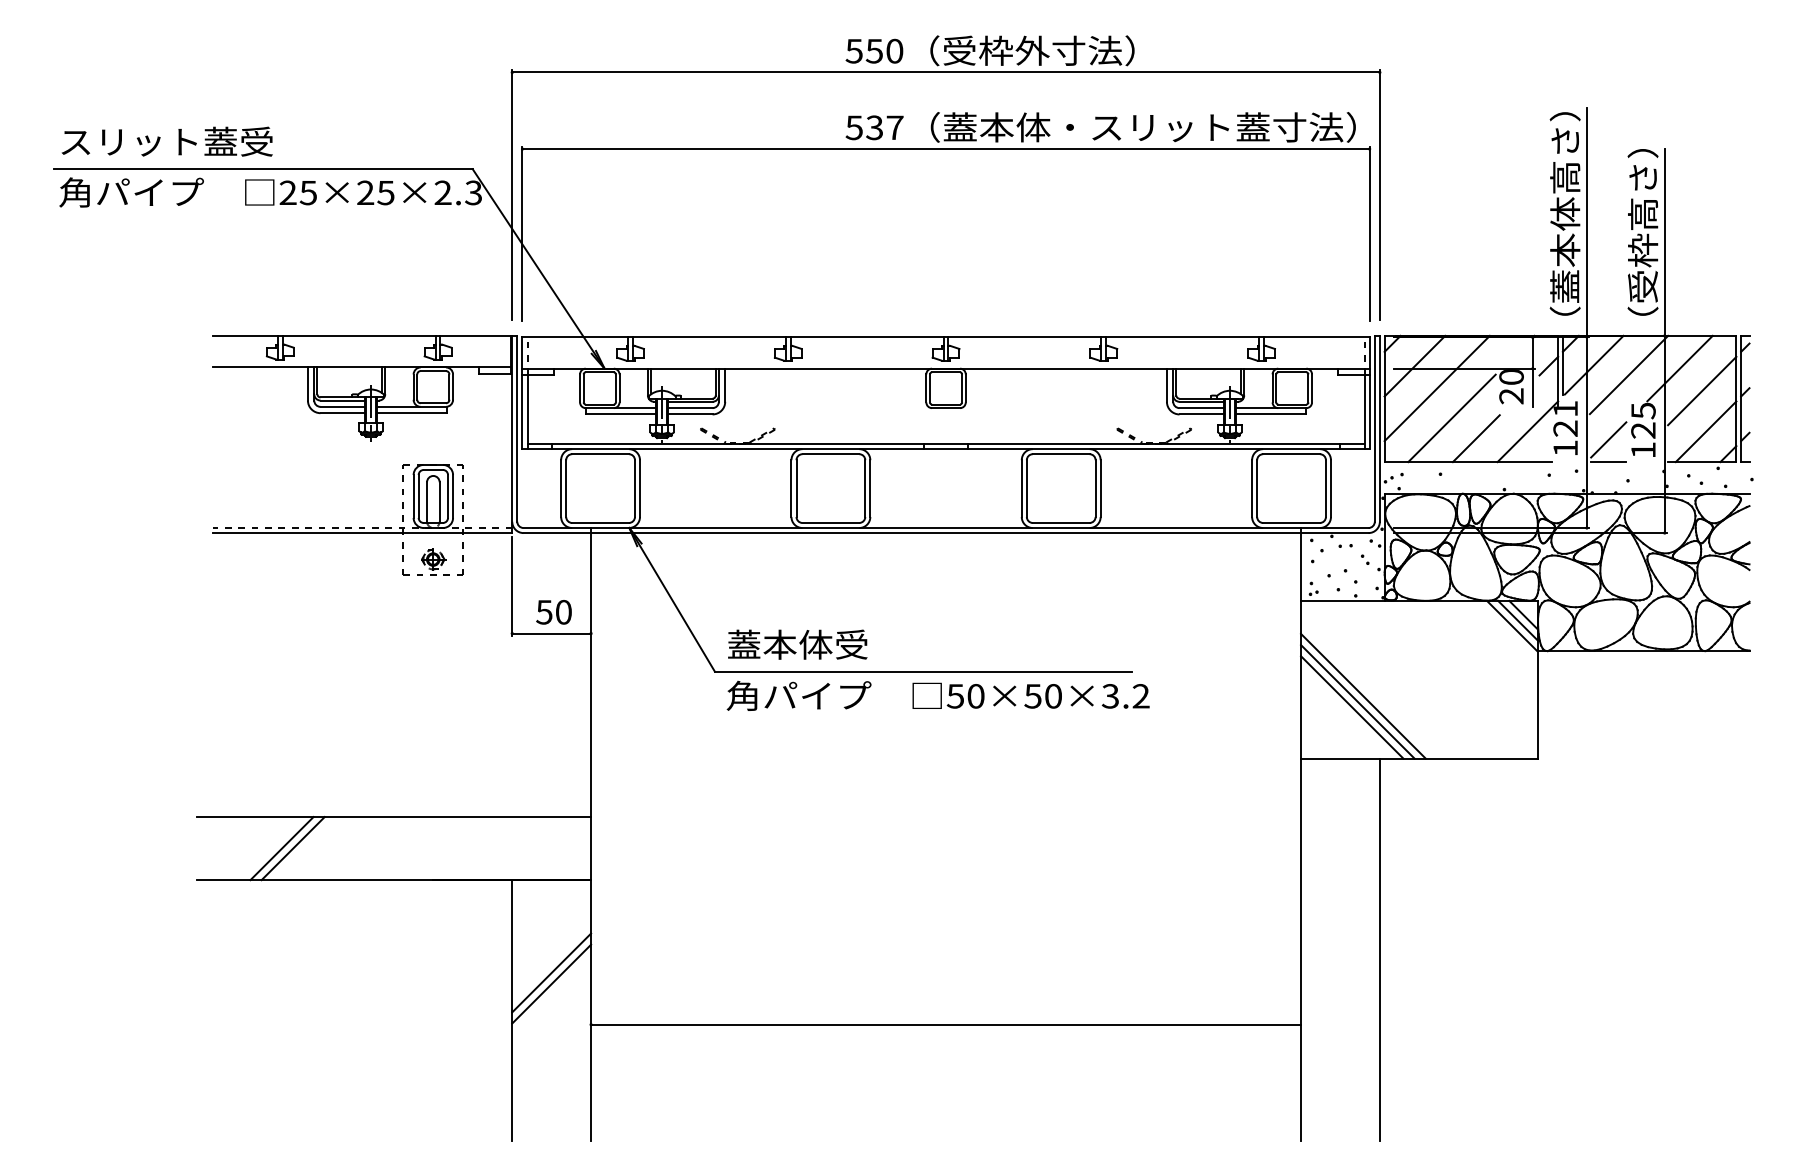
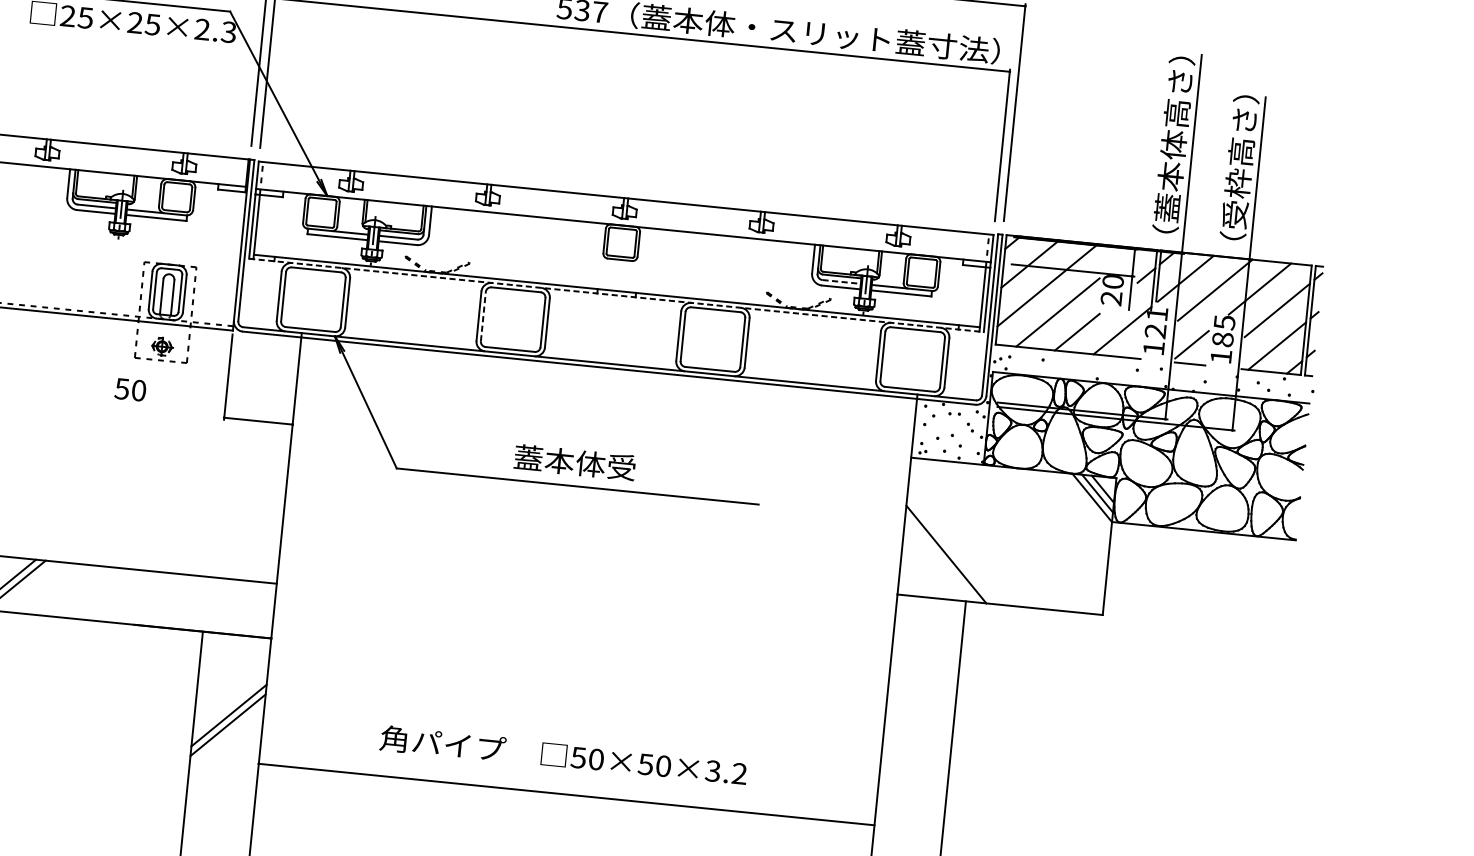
line: (1202, 408) -> (842, 282), solid -> dashed
text: (1643, 430) -> (1222, 339), 125 -> 185
line: (946, 449) -> (616, 295), solid -> dashed
line: (796, 488) -> (483, 316), solid -> dashed
text: (553, 612) -> (130, 389), moved
text: (797, 644) -> (574, 462), moved
text: (937, 695) -> (563, 755), moved
line: (1363, 695) -> (957, 545), removed
line: (1357, 701) -> (951, 549), removed

